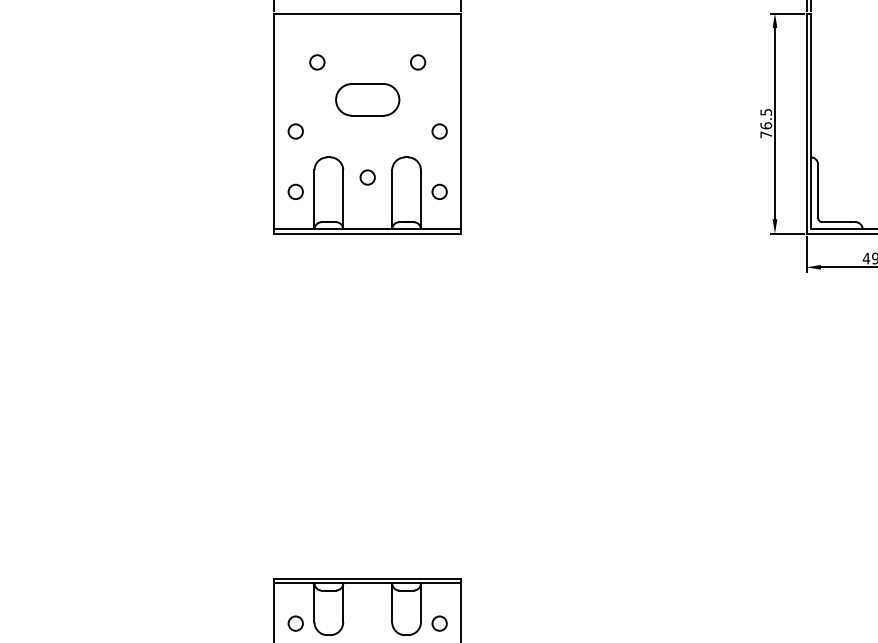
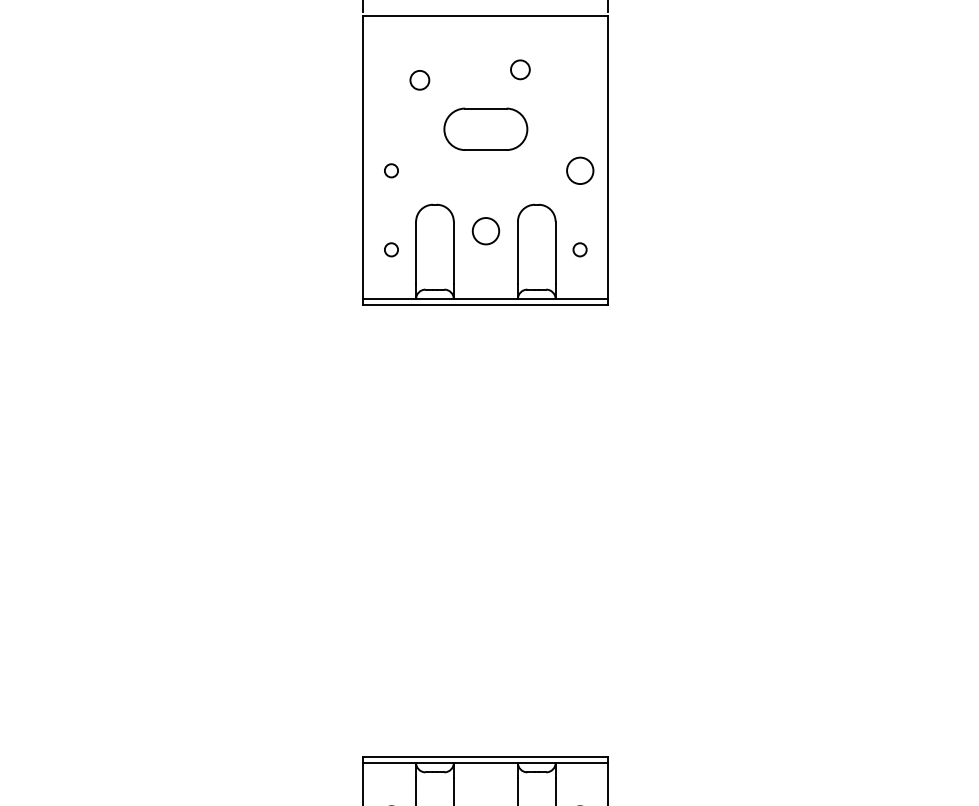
circle: (418, 62) -> (520, 69), moved
circle: (295, 131) -> (391, 170), size x0.7
circle: (439, 131) -> (579, 170), size x1.4
circle: (367, 177) -> (485, 231), size x1.4
circle: (295, 191) -> (391, 249), size x0.7
circle: (439, 191) -> (579, 249), size x0.7

